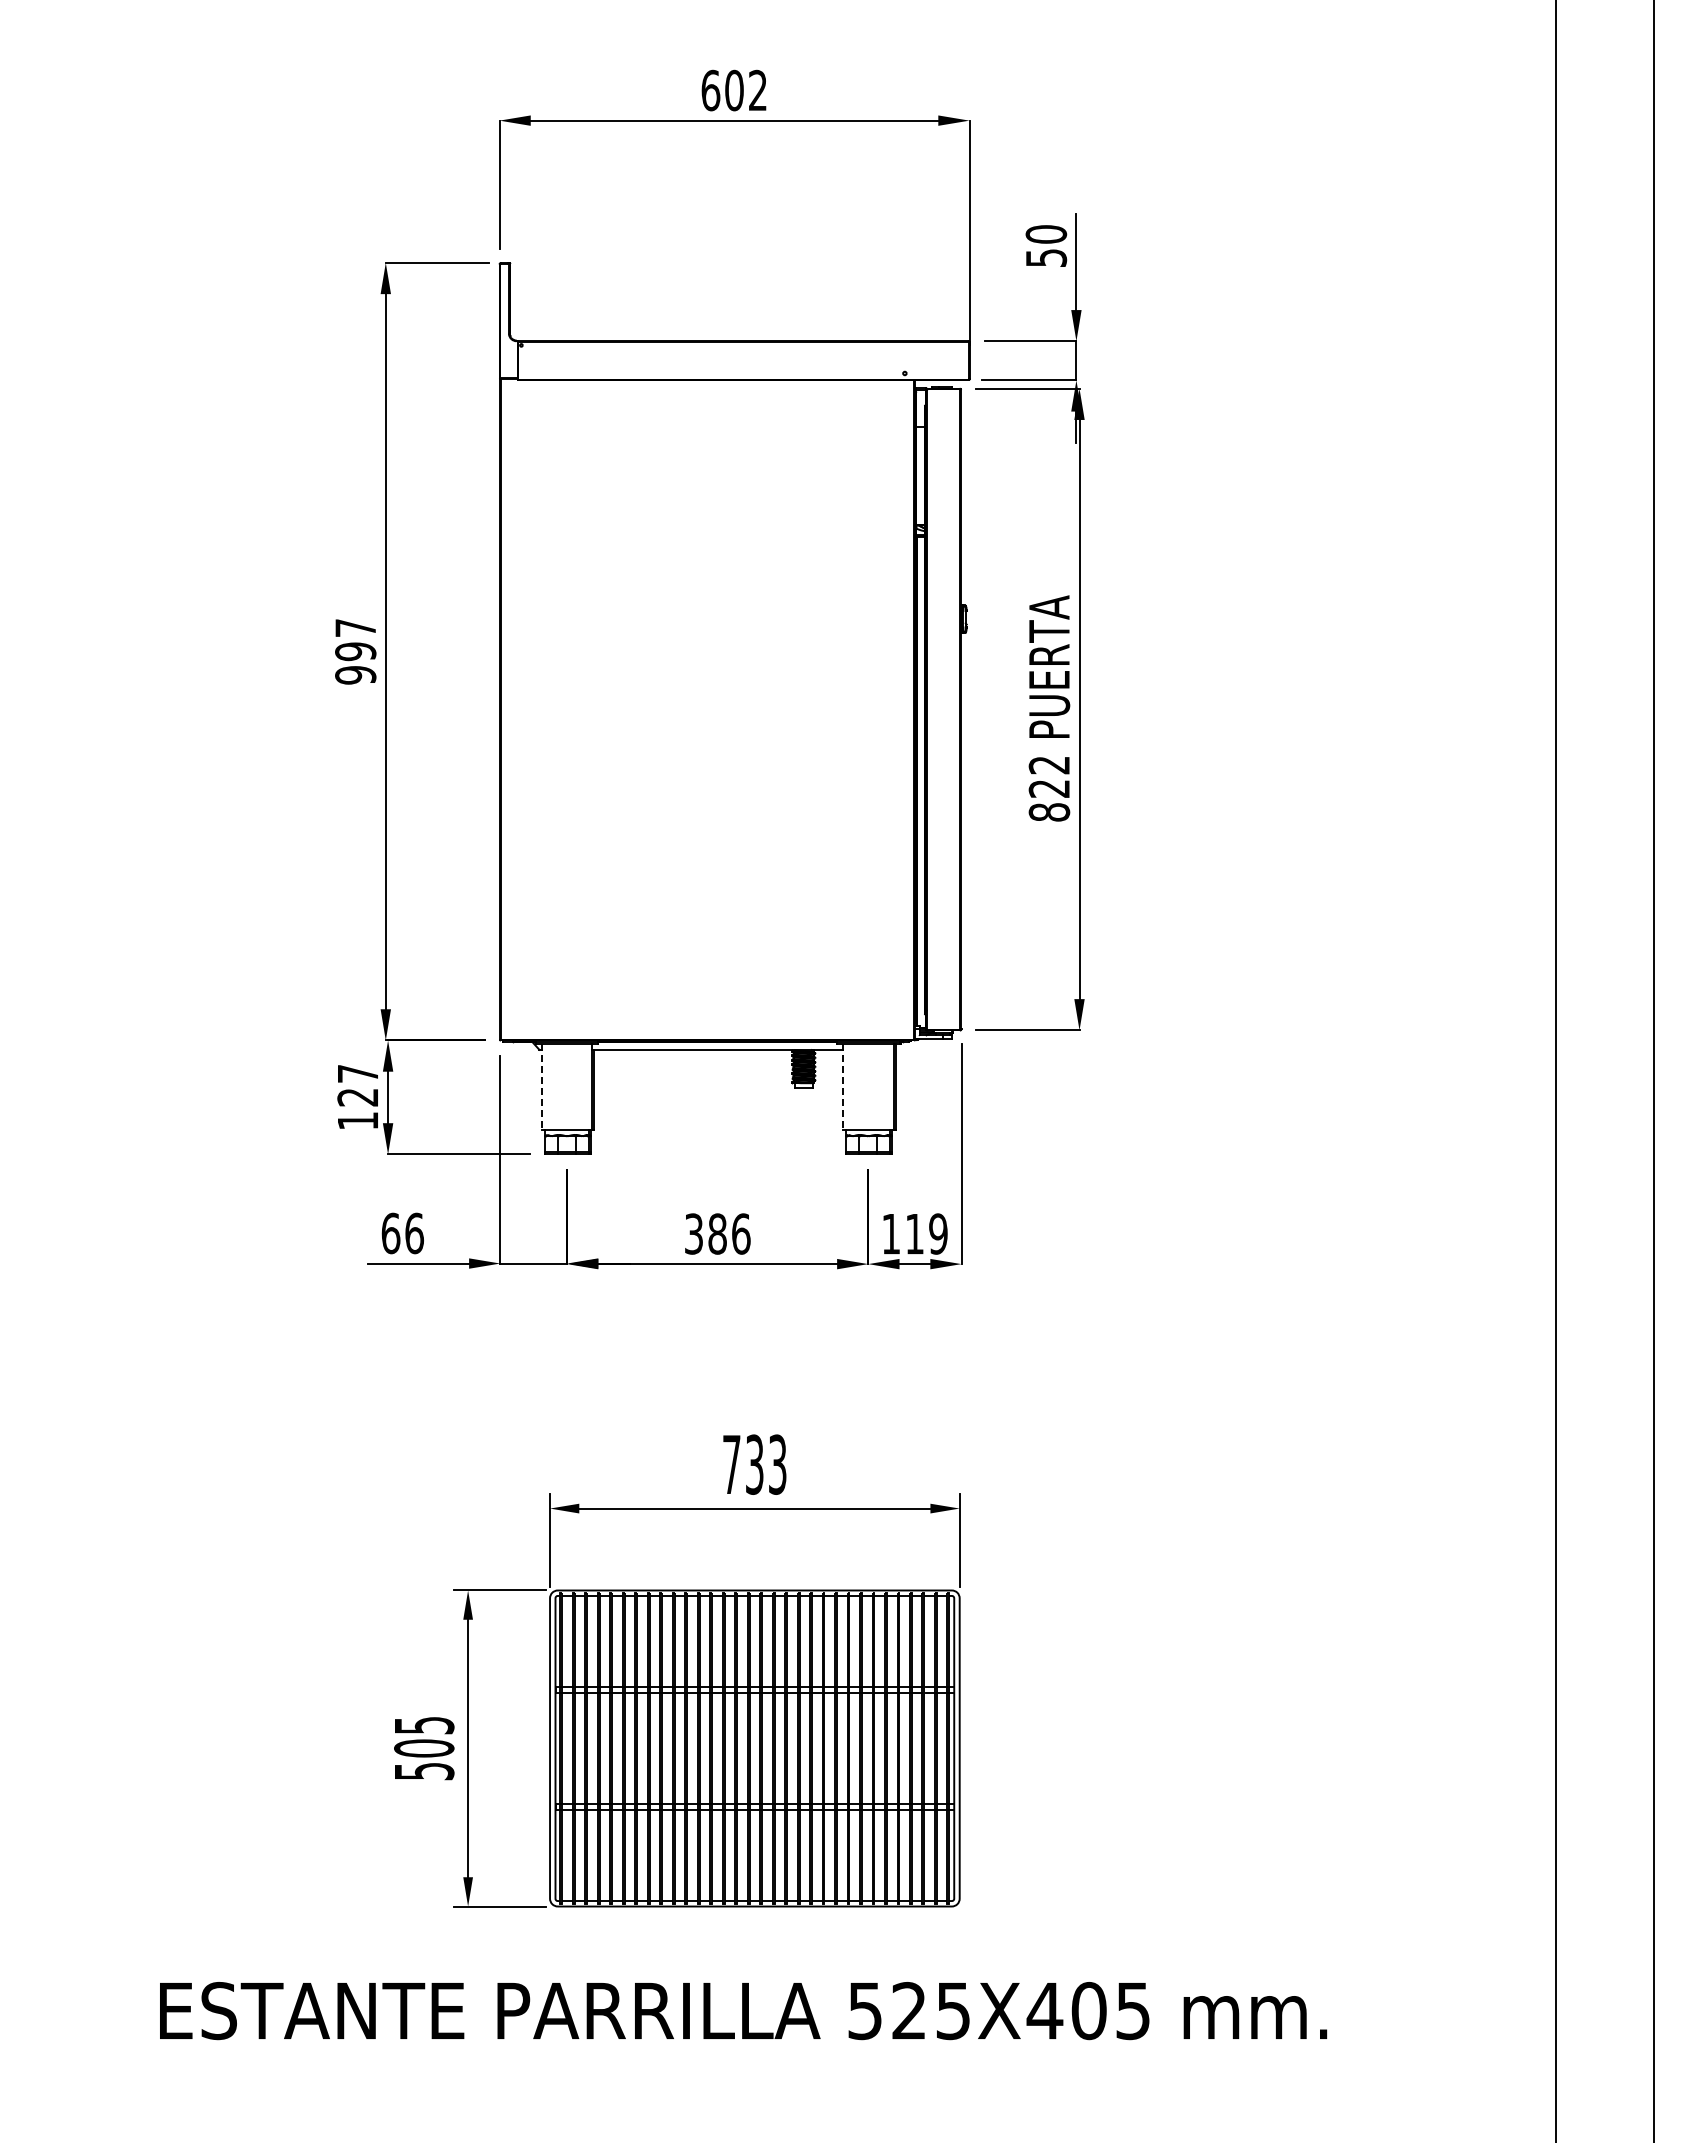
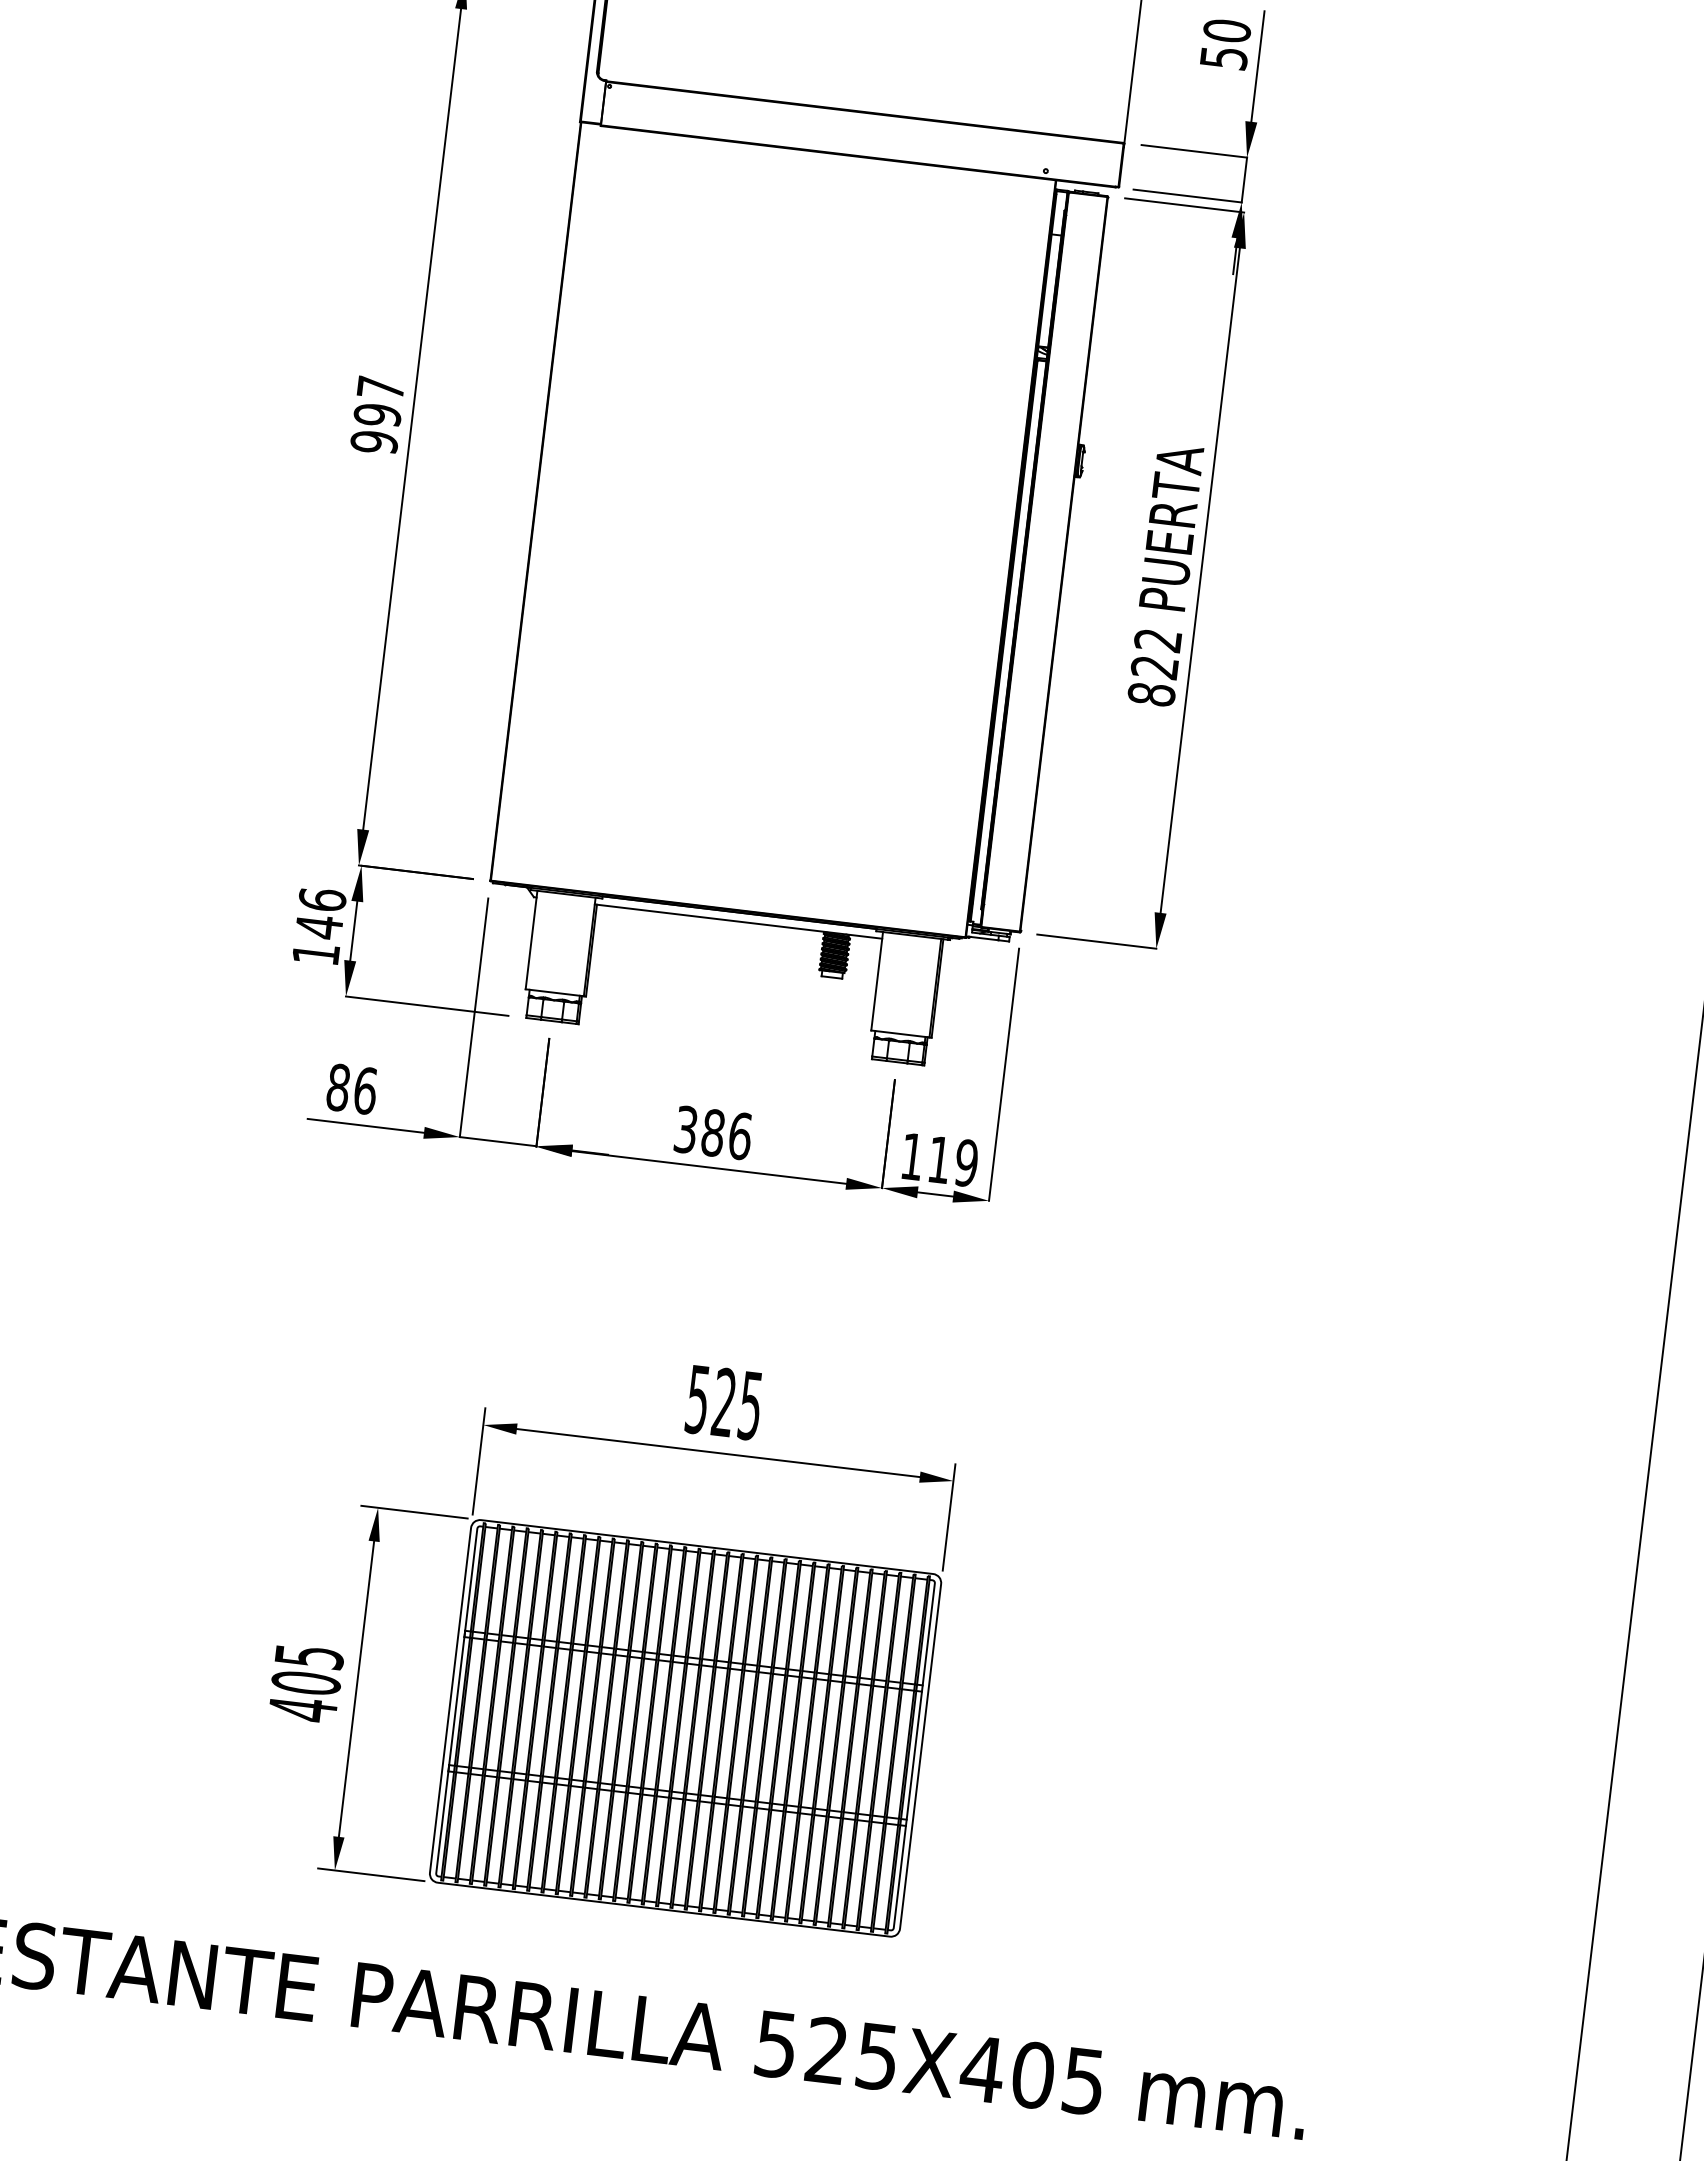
text: (357, 1085) -> (320, 913), 127 -> 146
line: (541, 1086) -> (531, 939), dashed -> solid
line: (842, 1086) -> (876, 980), dashed -> solid
text: (390, 1233) -> (337, 1087), 66 -> 86
text: (754, 1464) -> (723, 1402), 733 -> 525
text: (424, 1771) -> (303, 1709), 505 -> 405

